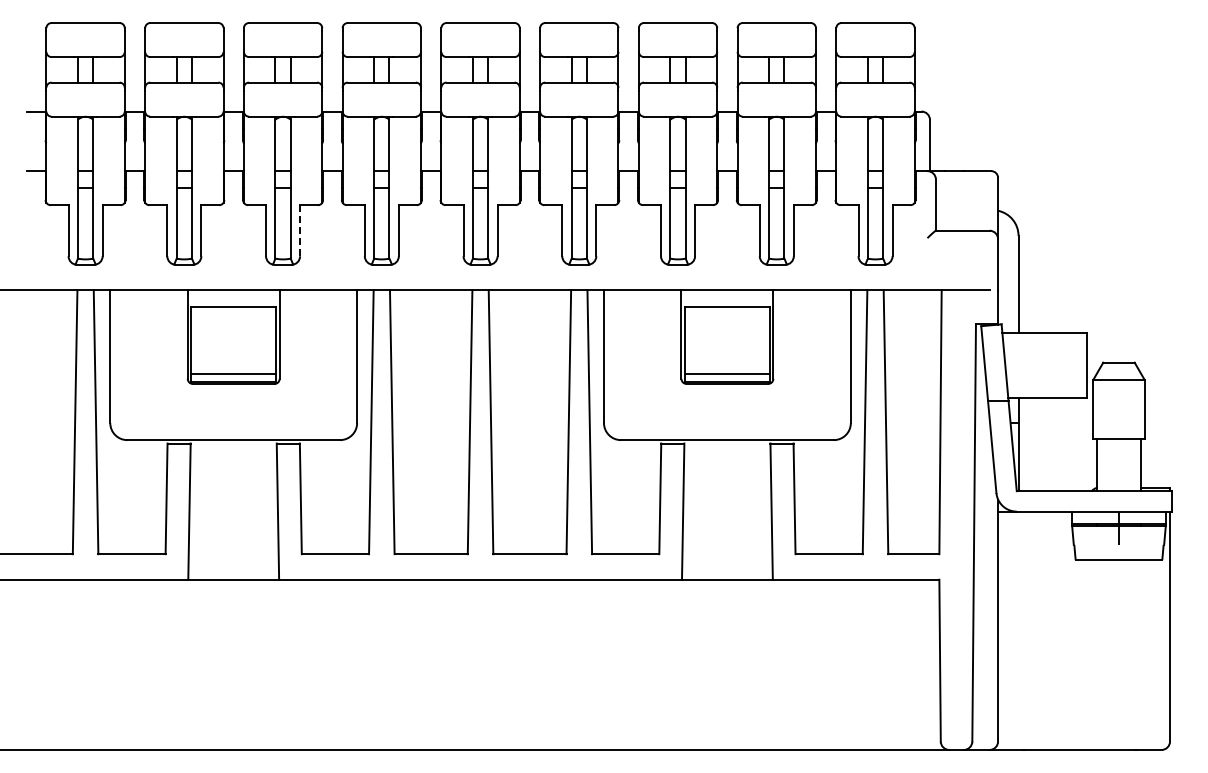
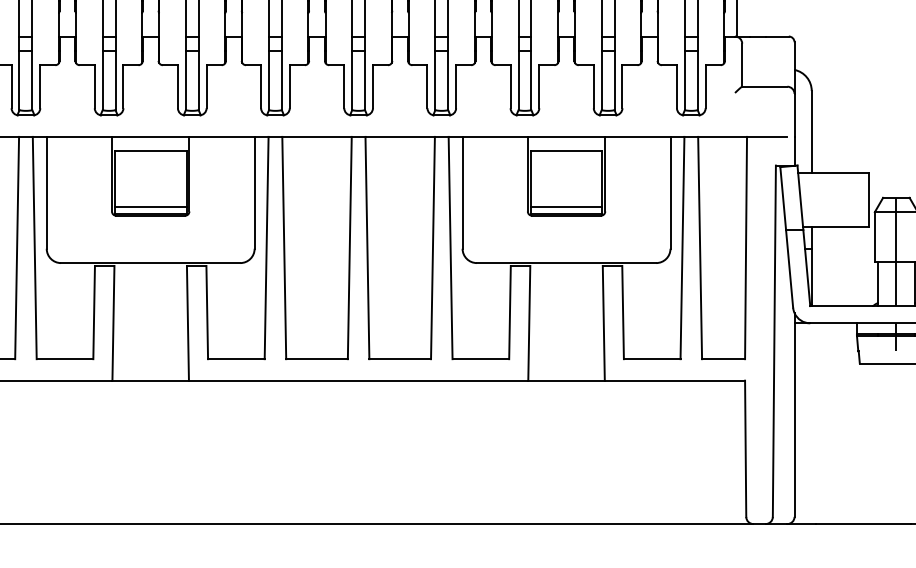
line: (300, 230) -> (206, 86), dashed -> solid
line: (1118, 426) -> (895, 251), added

